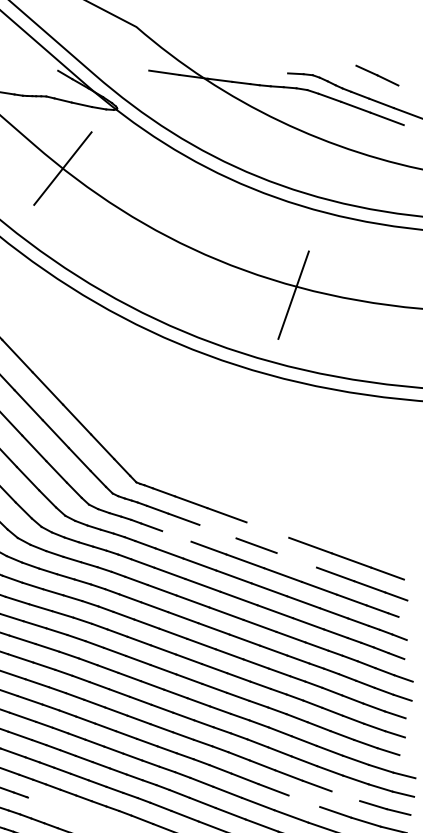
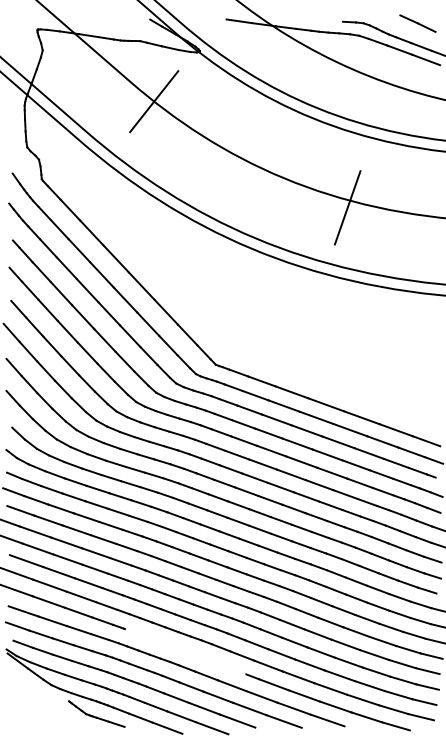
line: (267, 529) -> (325, 404), added
line: (217, 530) -> (283, 405), added
line: (176, 535) -> (249, 409), added
line: (296, 560) -> (350, 430), added
line: (345, 795) -> (391, 627), added
line: (304, 800) -> (356, 631), added

